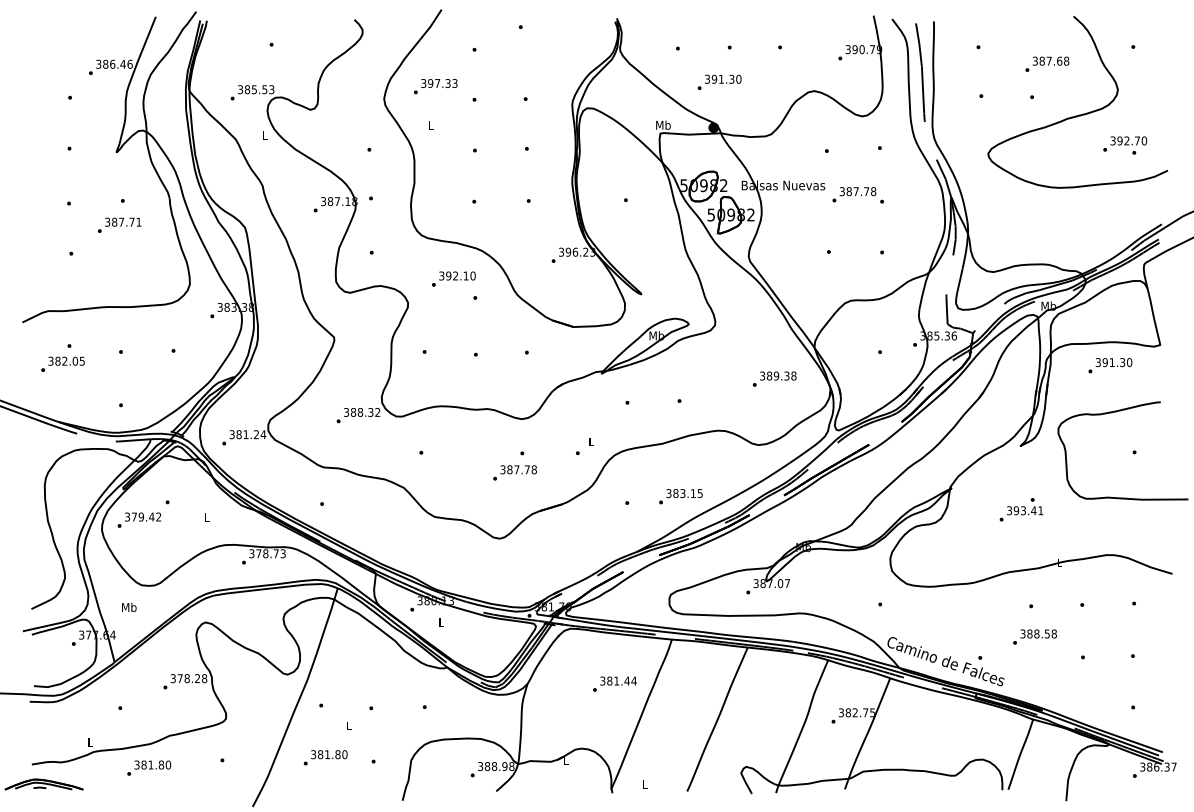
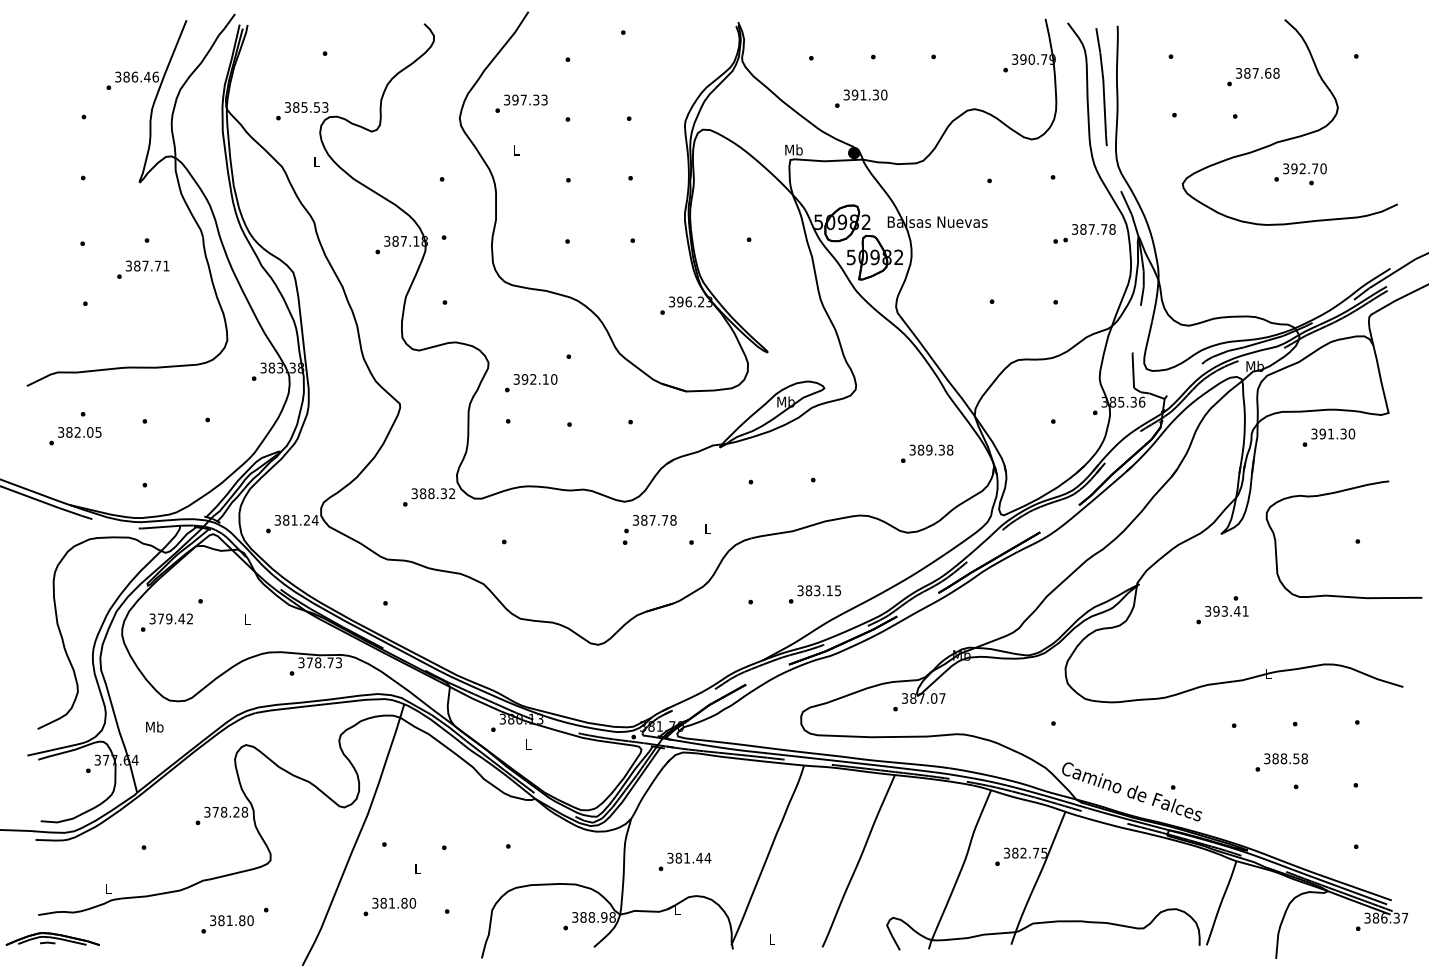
text: (1125, 145) -> (1300, 174), moved
text: (854, 195) -> (1089, 233), moved
text: (454, 279) -> (531, 383), moved
text: (515, 473) -> (650, 524), moved
text: (1034, 637) -> (1281, 762), moved
text: (614, 683) -> (684, 861), moved
text: (149, 768) -> (227, 924), moved

